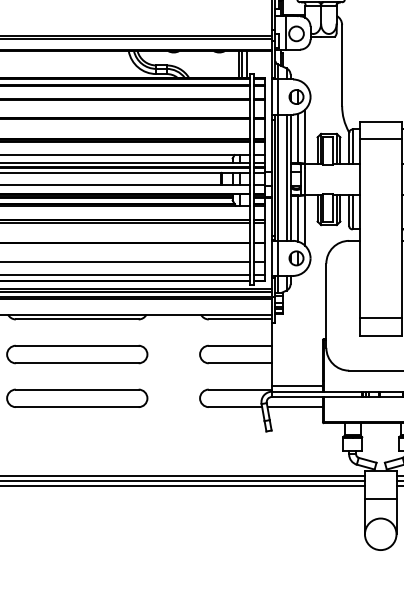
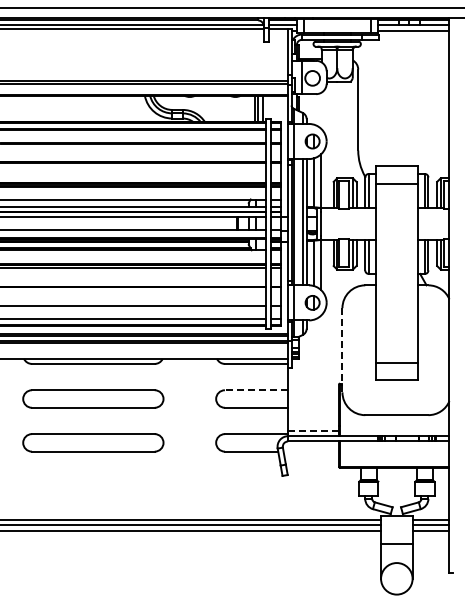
line: (326, 305) -> (342, 349), solid -> dashed
line: (240, 346) -> (256, 390), solid -> dashed
line: (297, 386) -> (313, 430), solid -> dashed
line: (294, 407) -> (310, 451), removed

